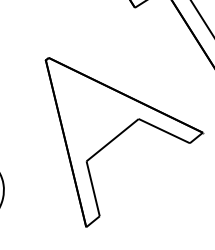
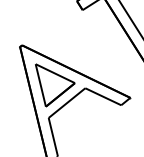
part: (95, 114) -> (54, 85), added

